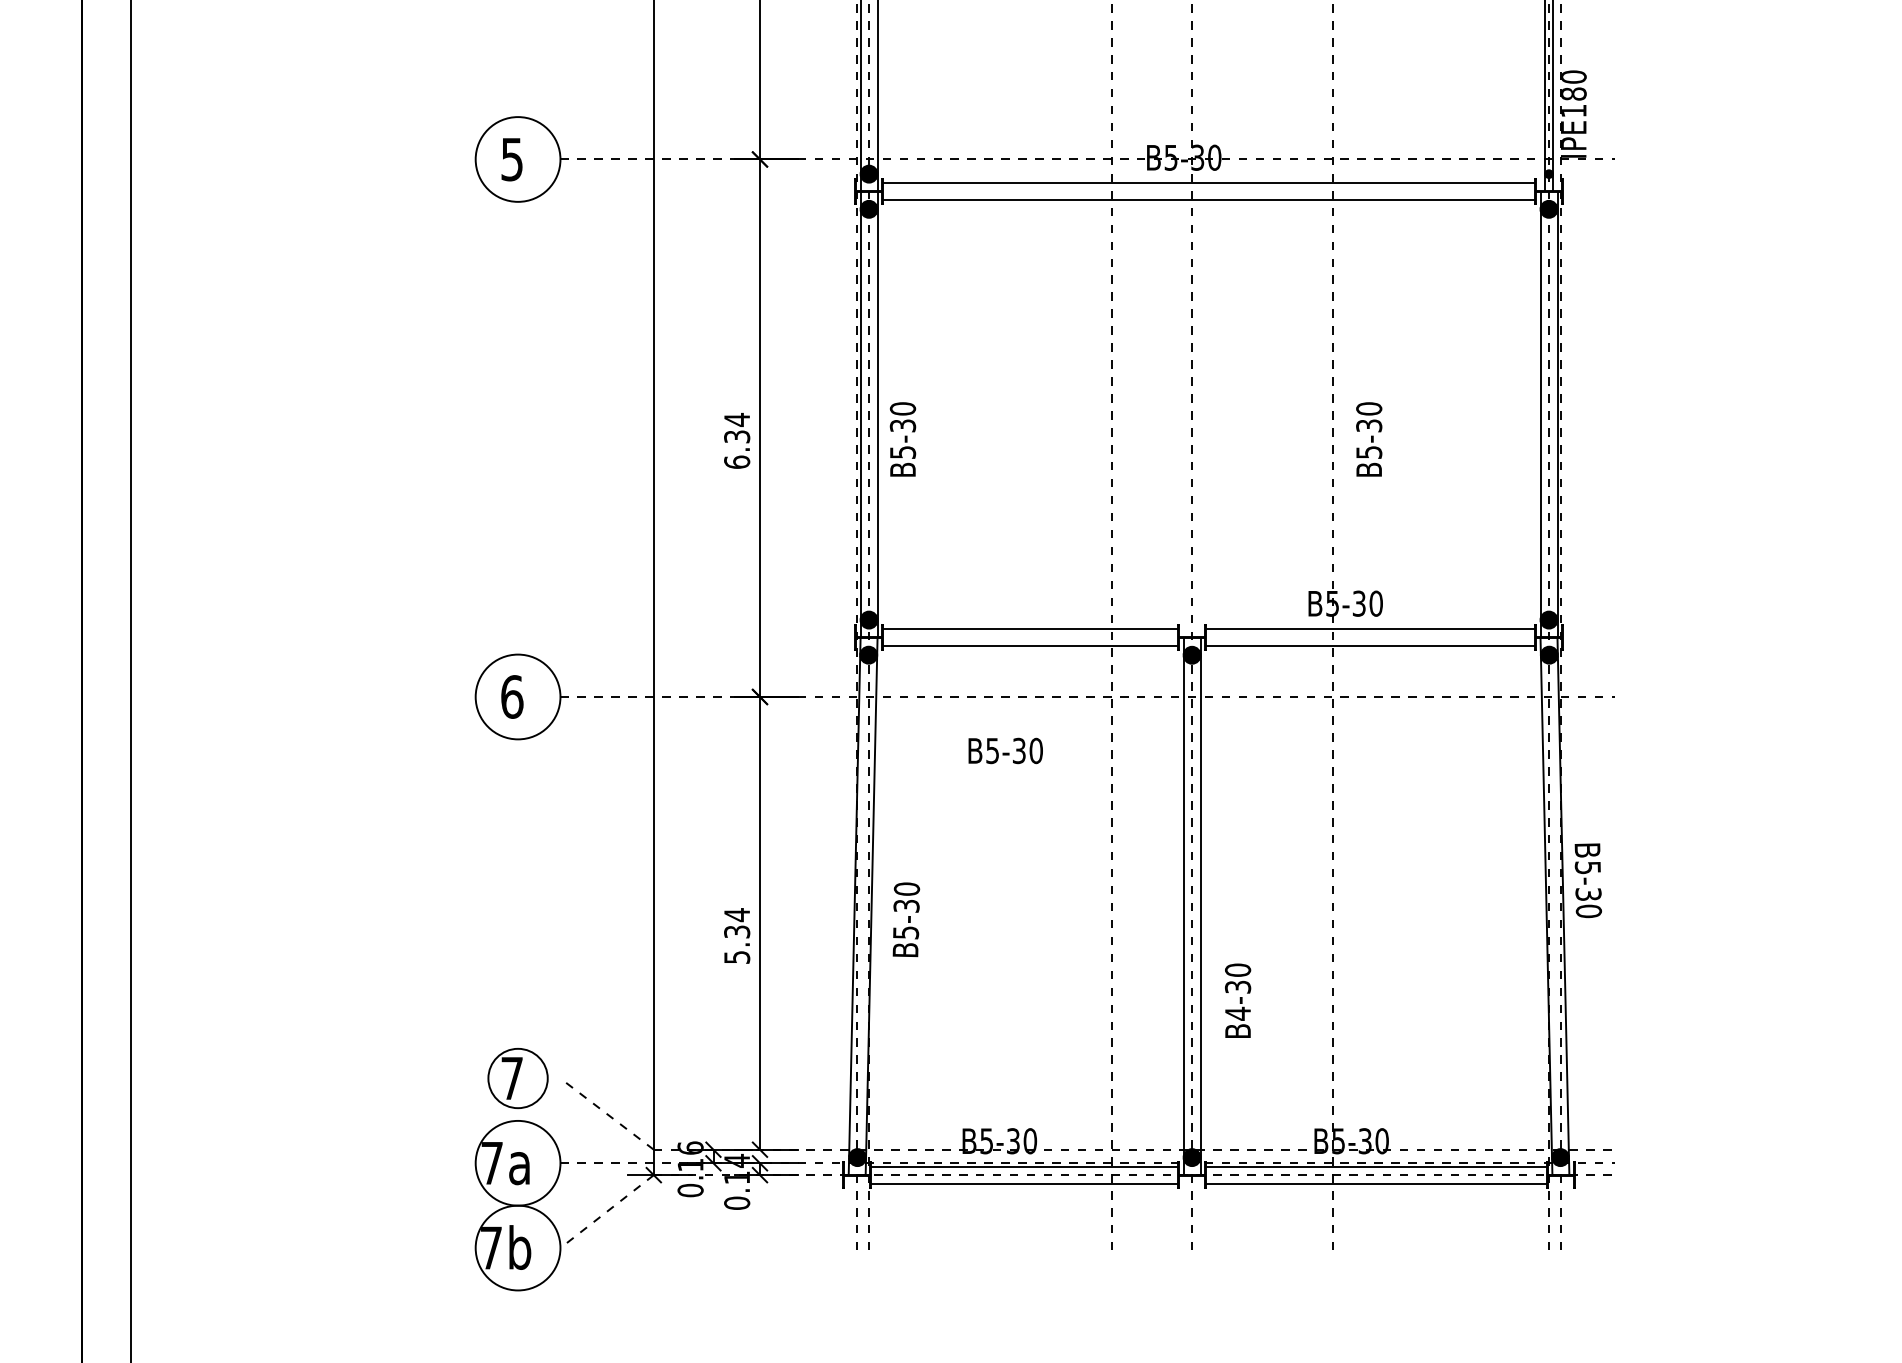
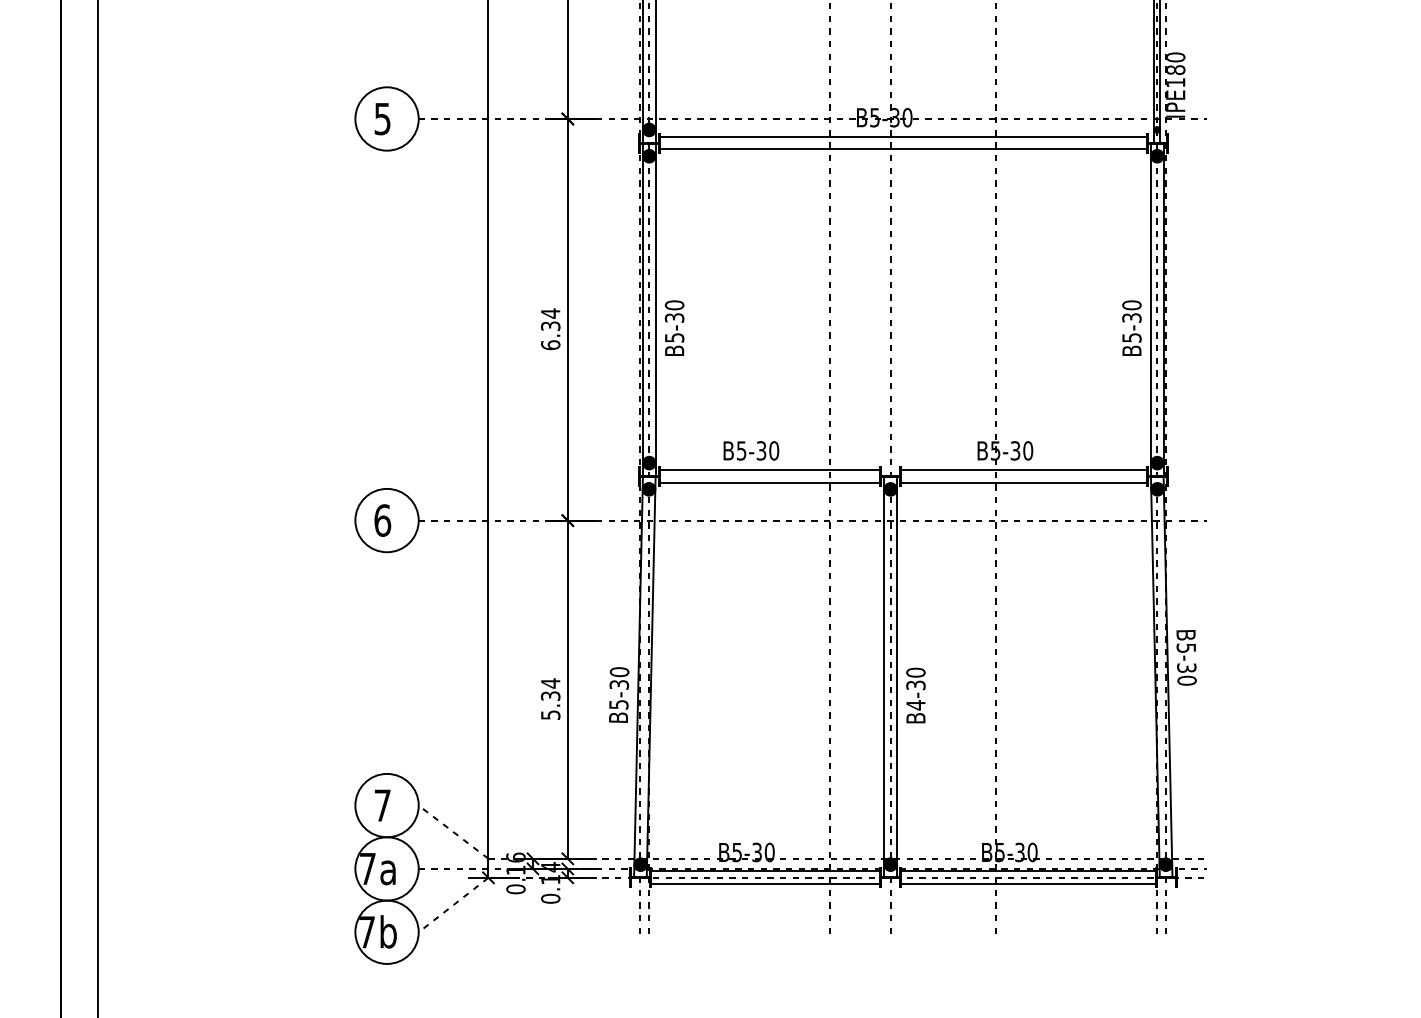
text: (1368, 438) -> (1131, 327), moved
text: (1005, 750) -> (751, 450), moved
text: (906, 919) -> (619, 694), moved
text: (1237, 1000) -> (915, 695), moved
circle: (517, 1078) -> (386, 805), size x1.43

